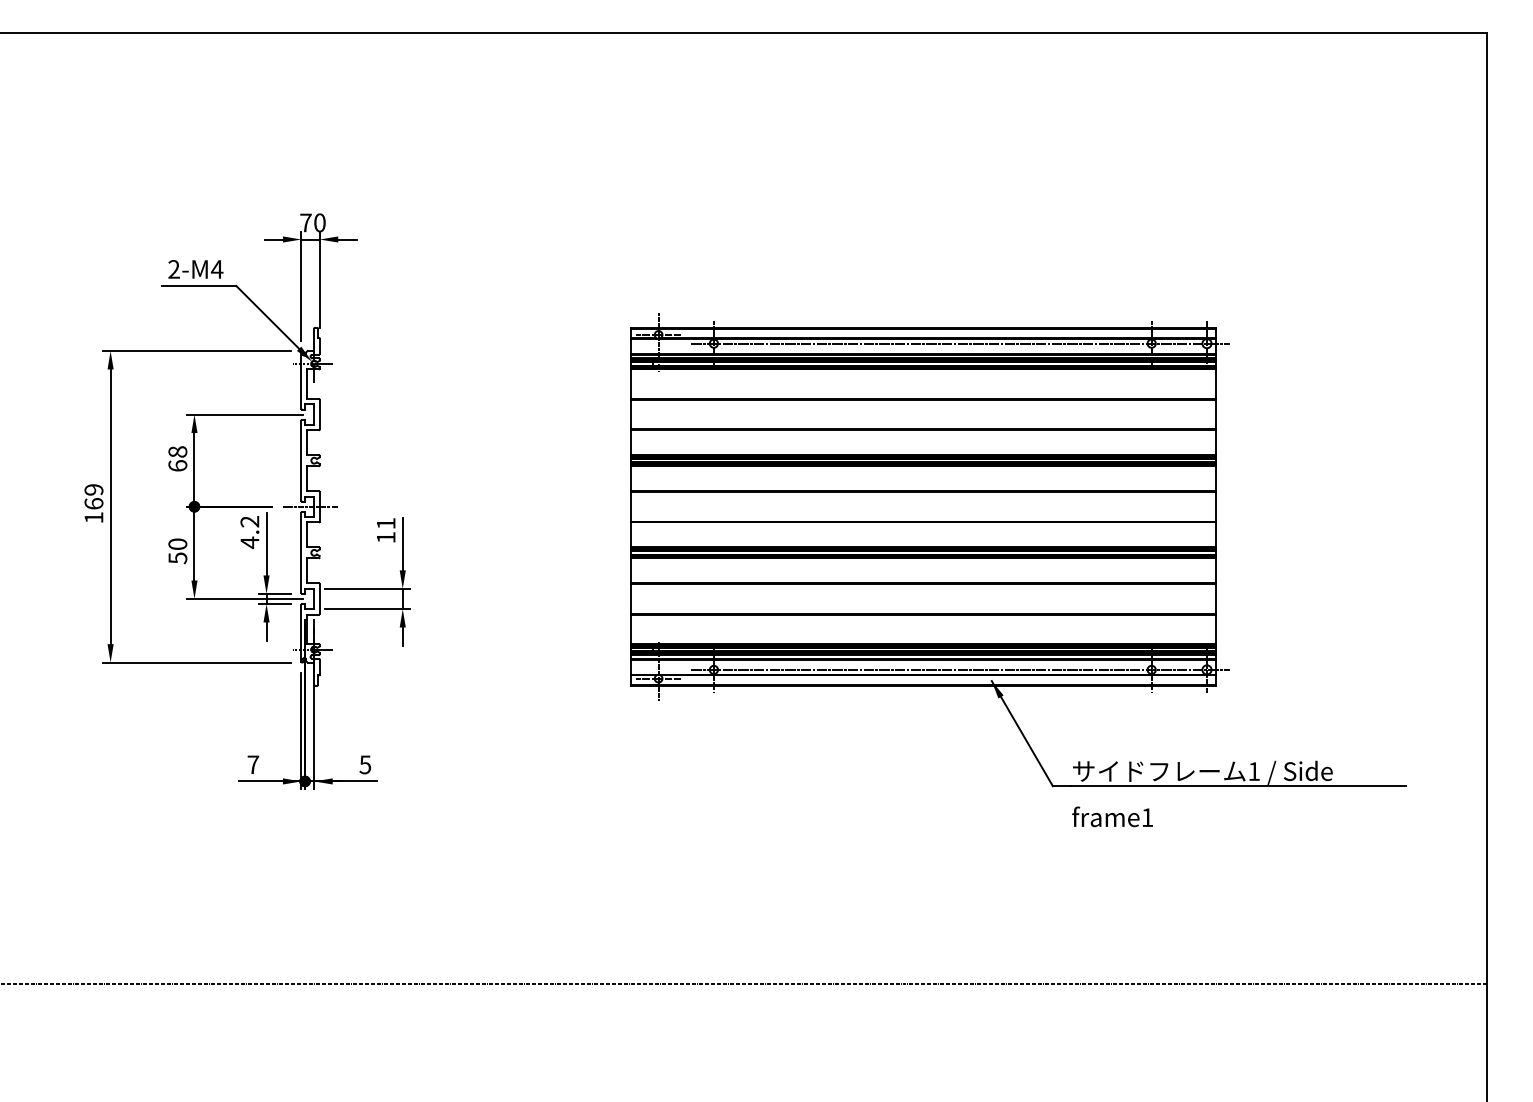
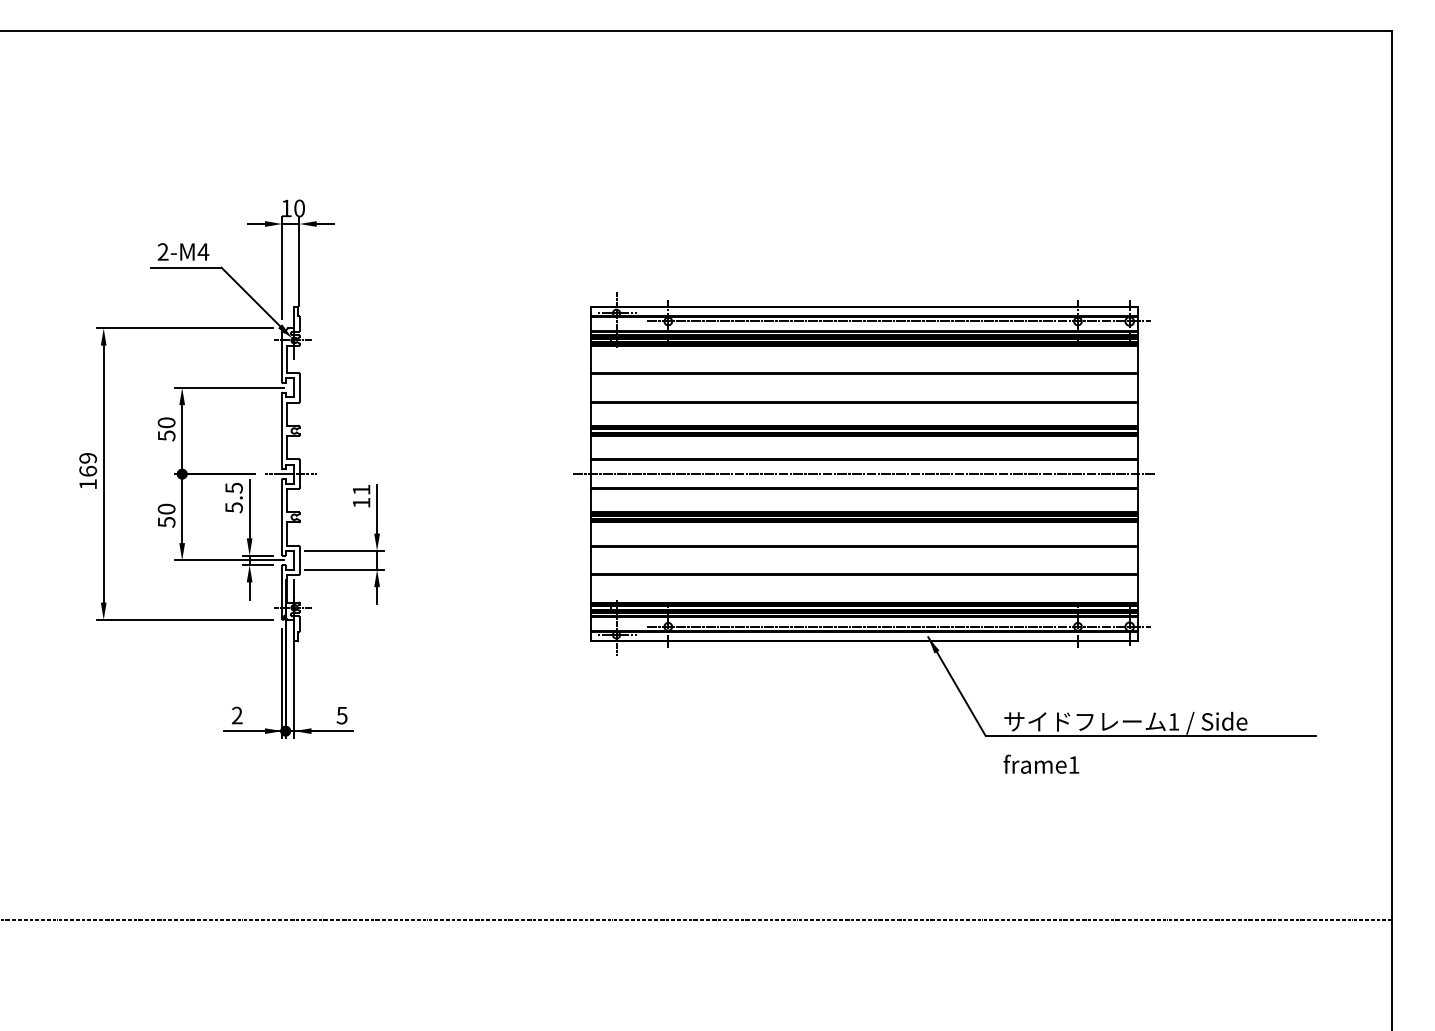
text: (305, 222) -> (286, 208), 70 -> 10
text: (177, 459) -> (166, 429), 68 -> 50
line: (923, 507) -> (864, 474), added
text: (249, 531) -> (233, 497), 4.2 -> 5.5
text: (252, 764) -> (236, 715), 7 -> 2

